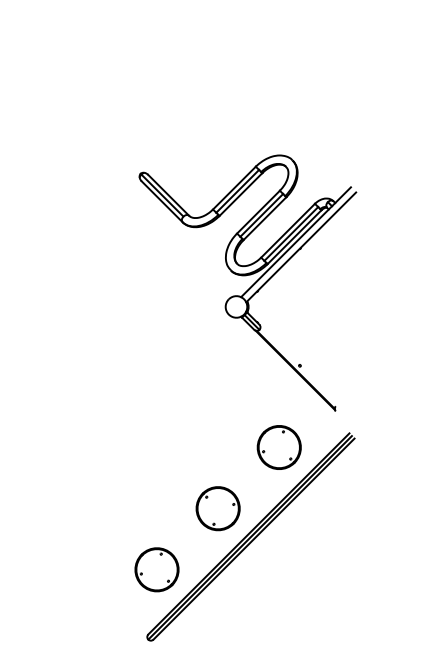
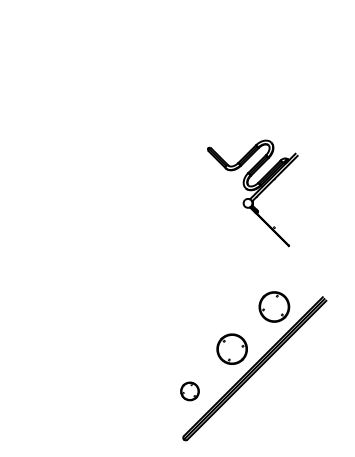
part: (247, 283) -> (252, 193), size x0.6
part: (156, 569) -> (189, 391), size x0.6

